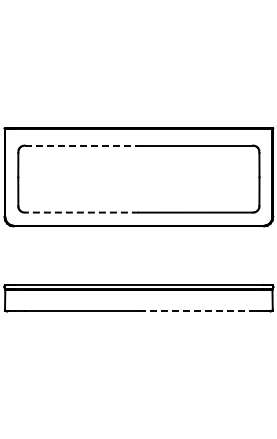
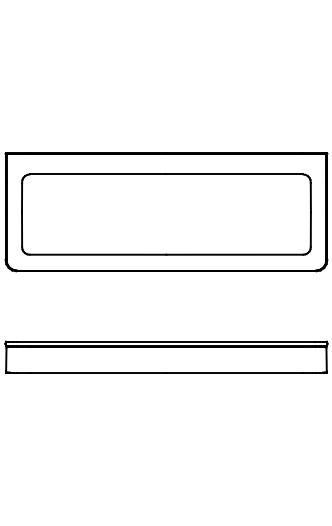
line: (82, 145) -> (98, 174), dashed -> solid
line: (81, 212) -> (97, 254), dashed -> solid
line: (196, 310) -> (235, 371), dashed -> solid

